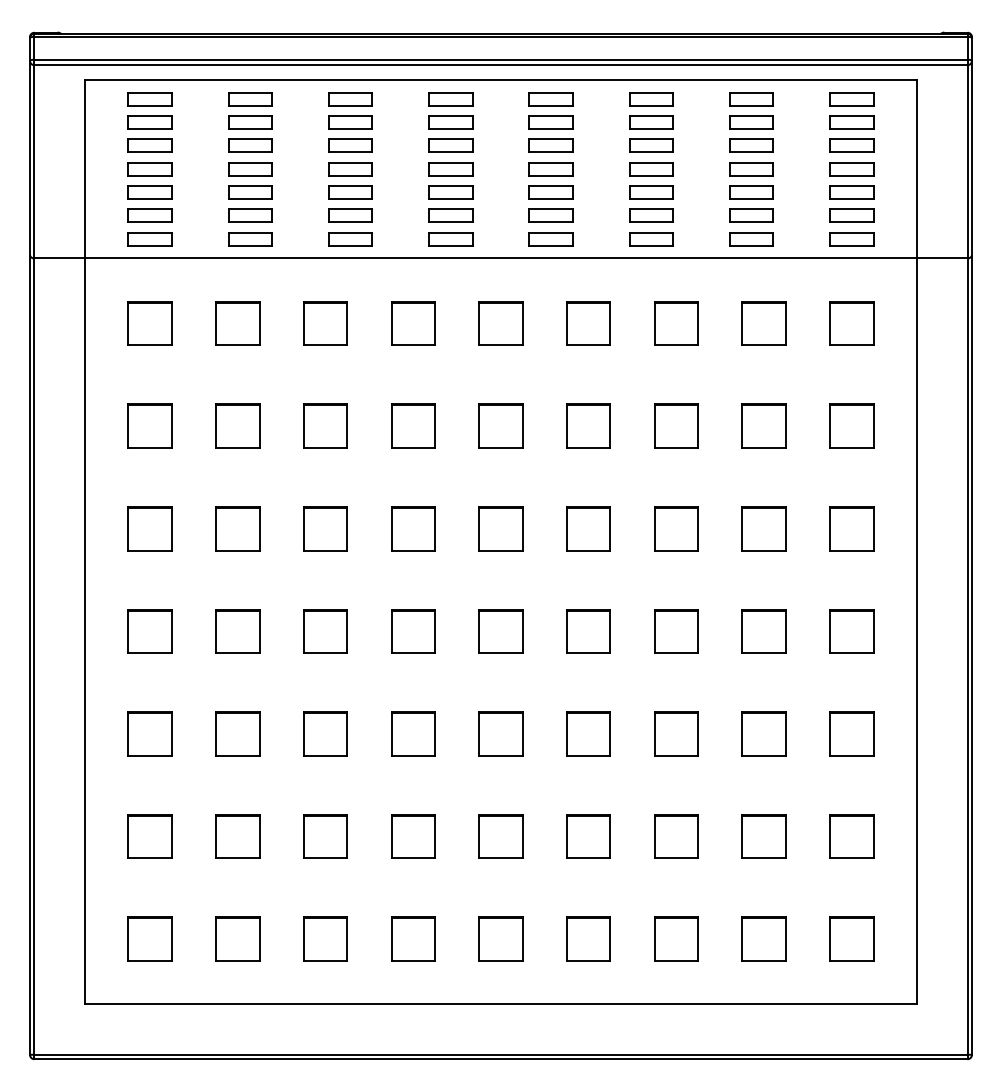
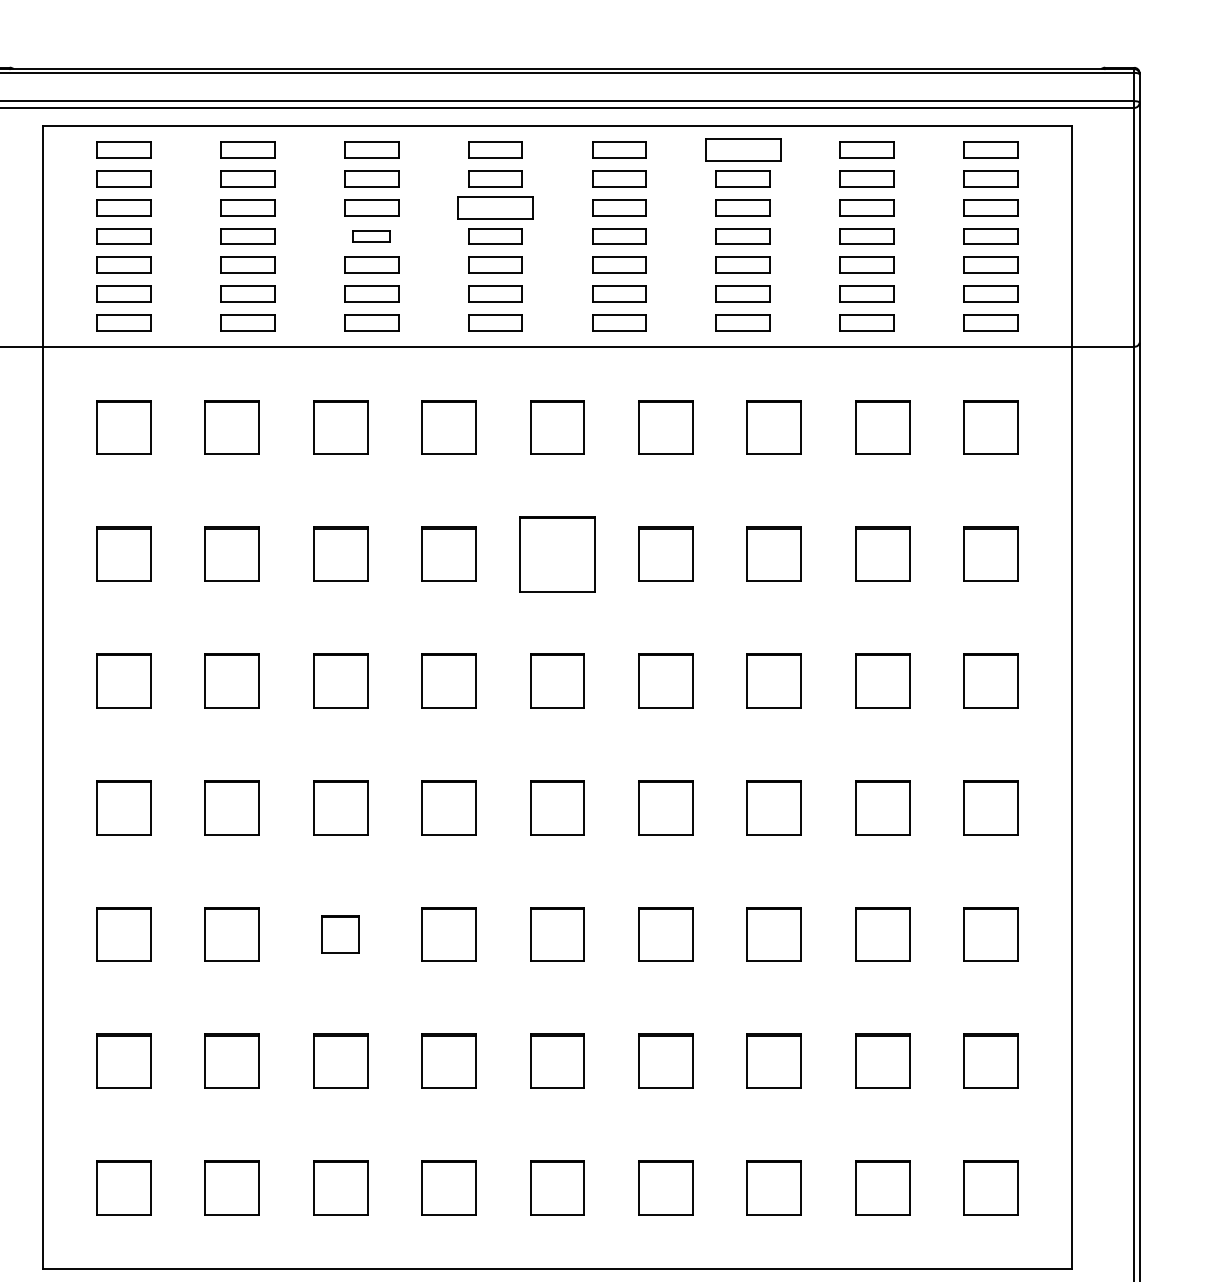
part: (651, 99) -> (743, 150), size x1.4
part: (450, 145) -> (495, 207), size x1.4
part: (350, 169) -> (371, 236), size x0.7
part: (500, 425) -> (556, 553), size x1.4
part: (325, 733) -> (340, 934), size x0.7

